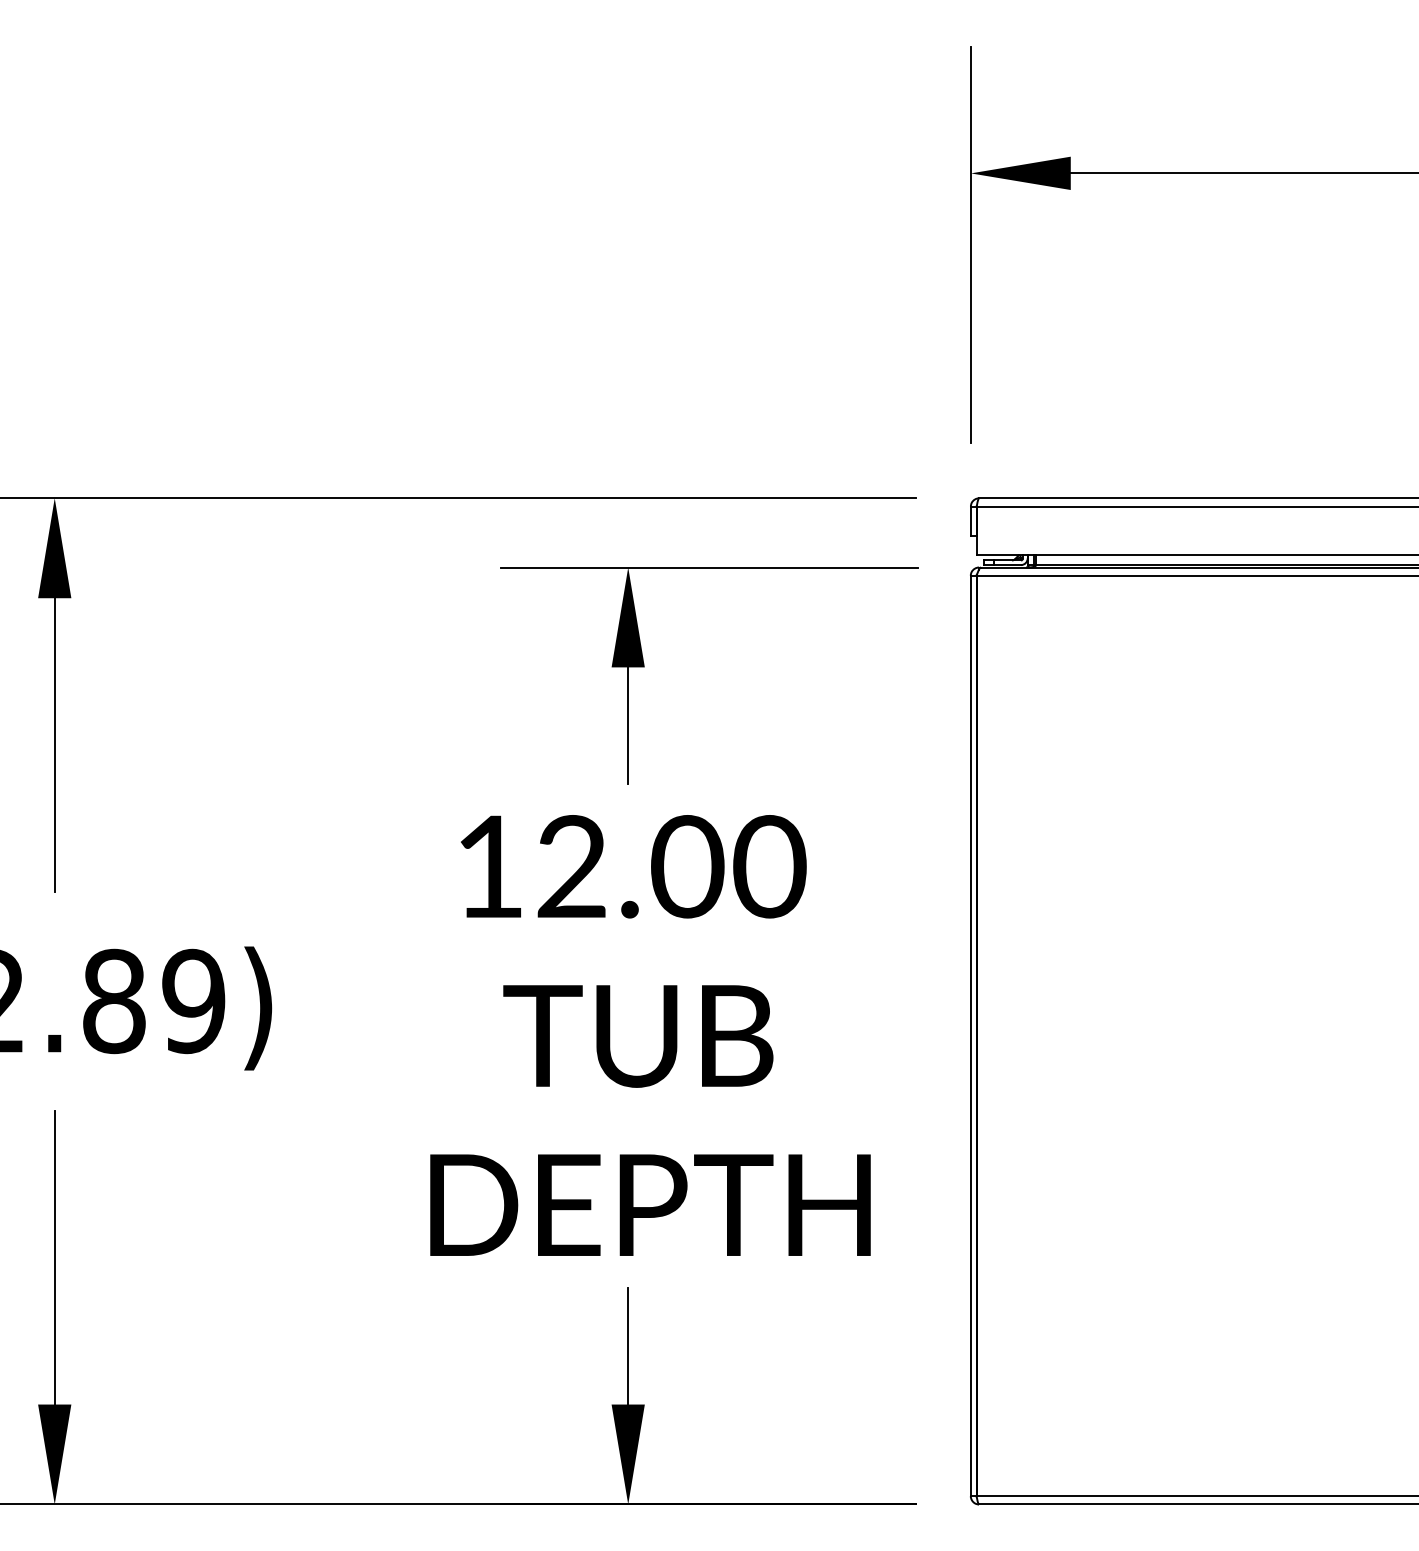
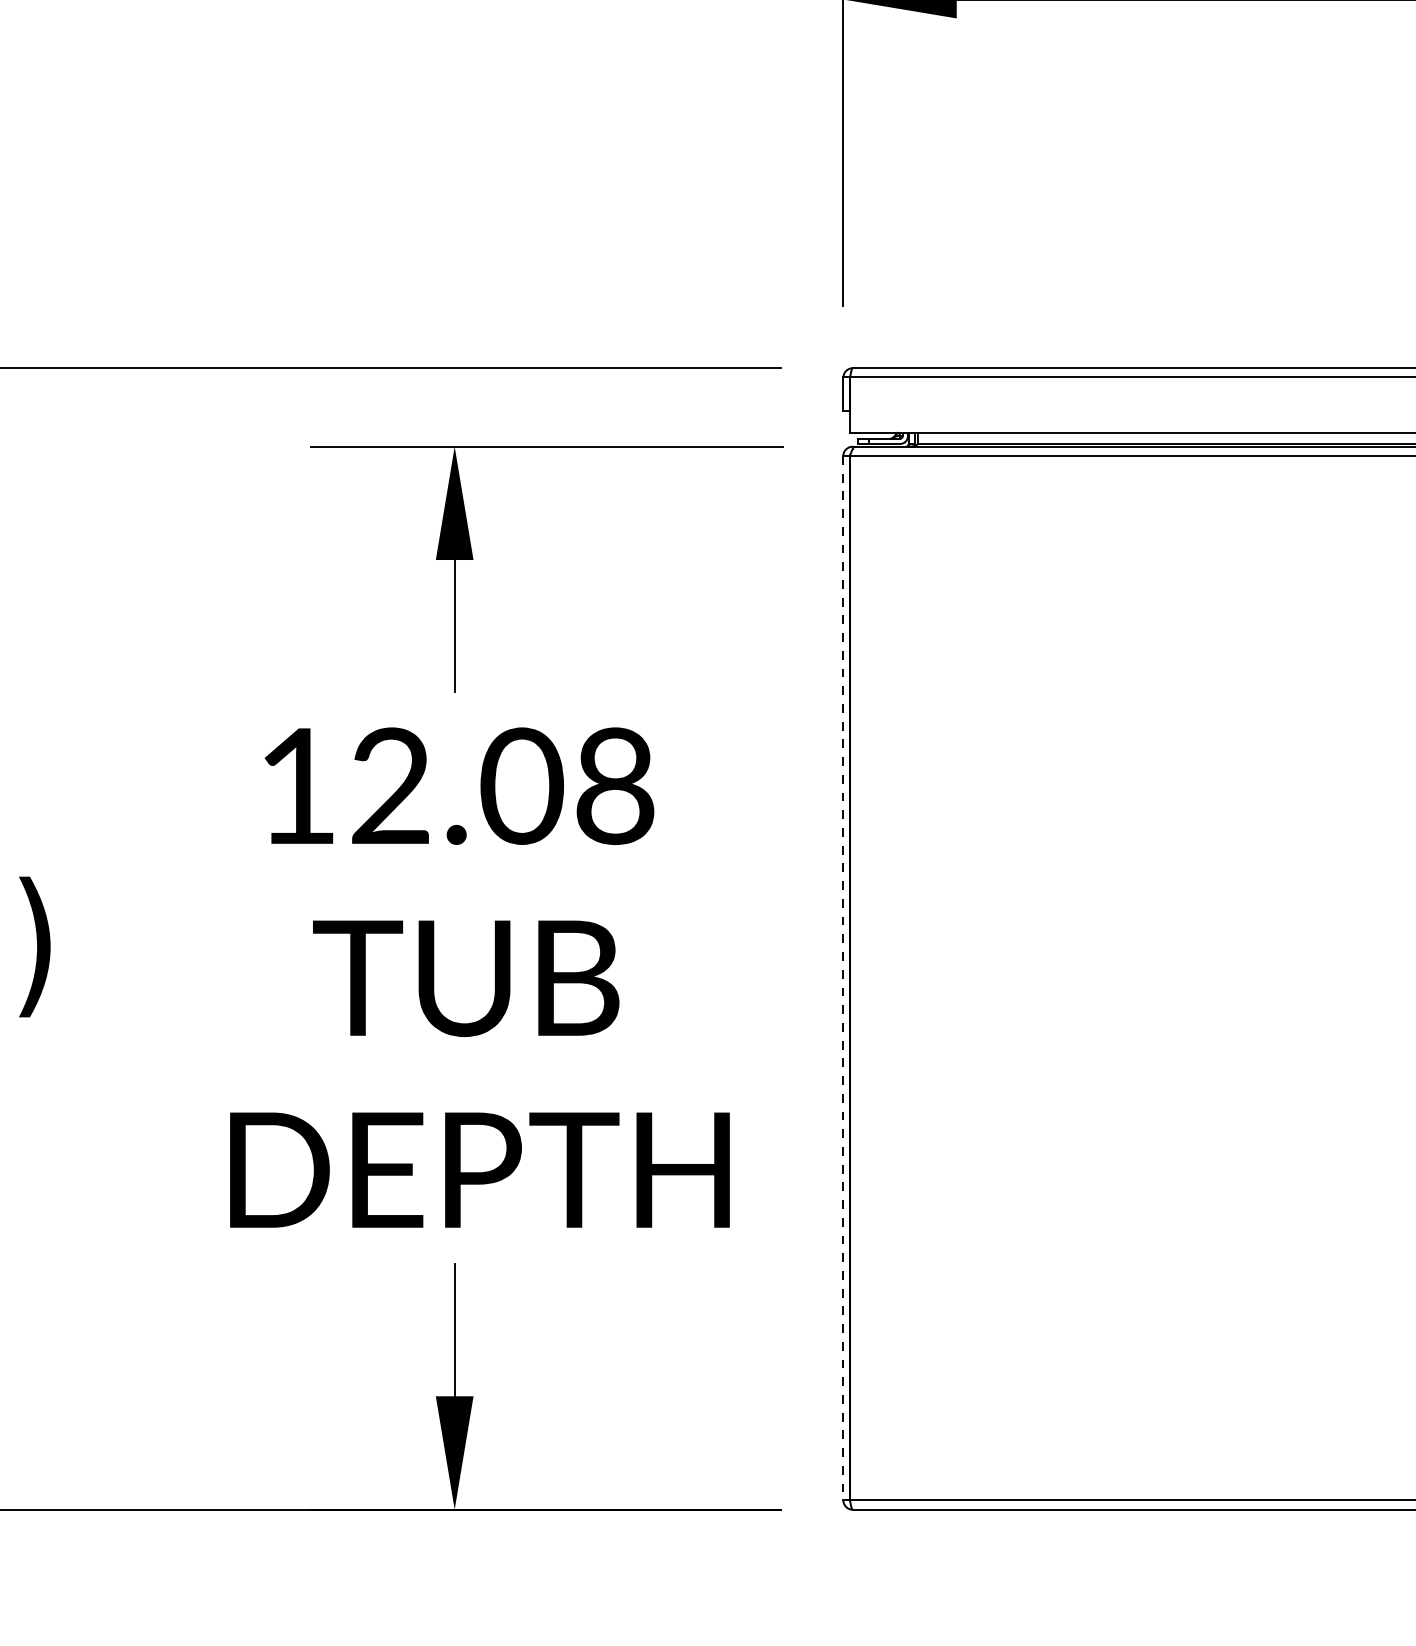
text: (769, 866) -> (614, 785), 12.00 -> 12.08
line: (970, 1036) -> (842, 978), solid -> dashed

